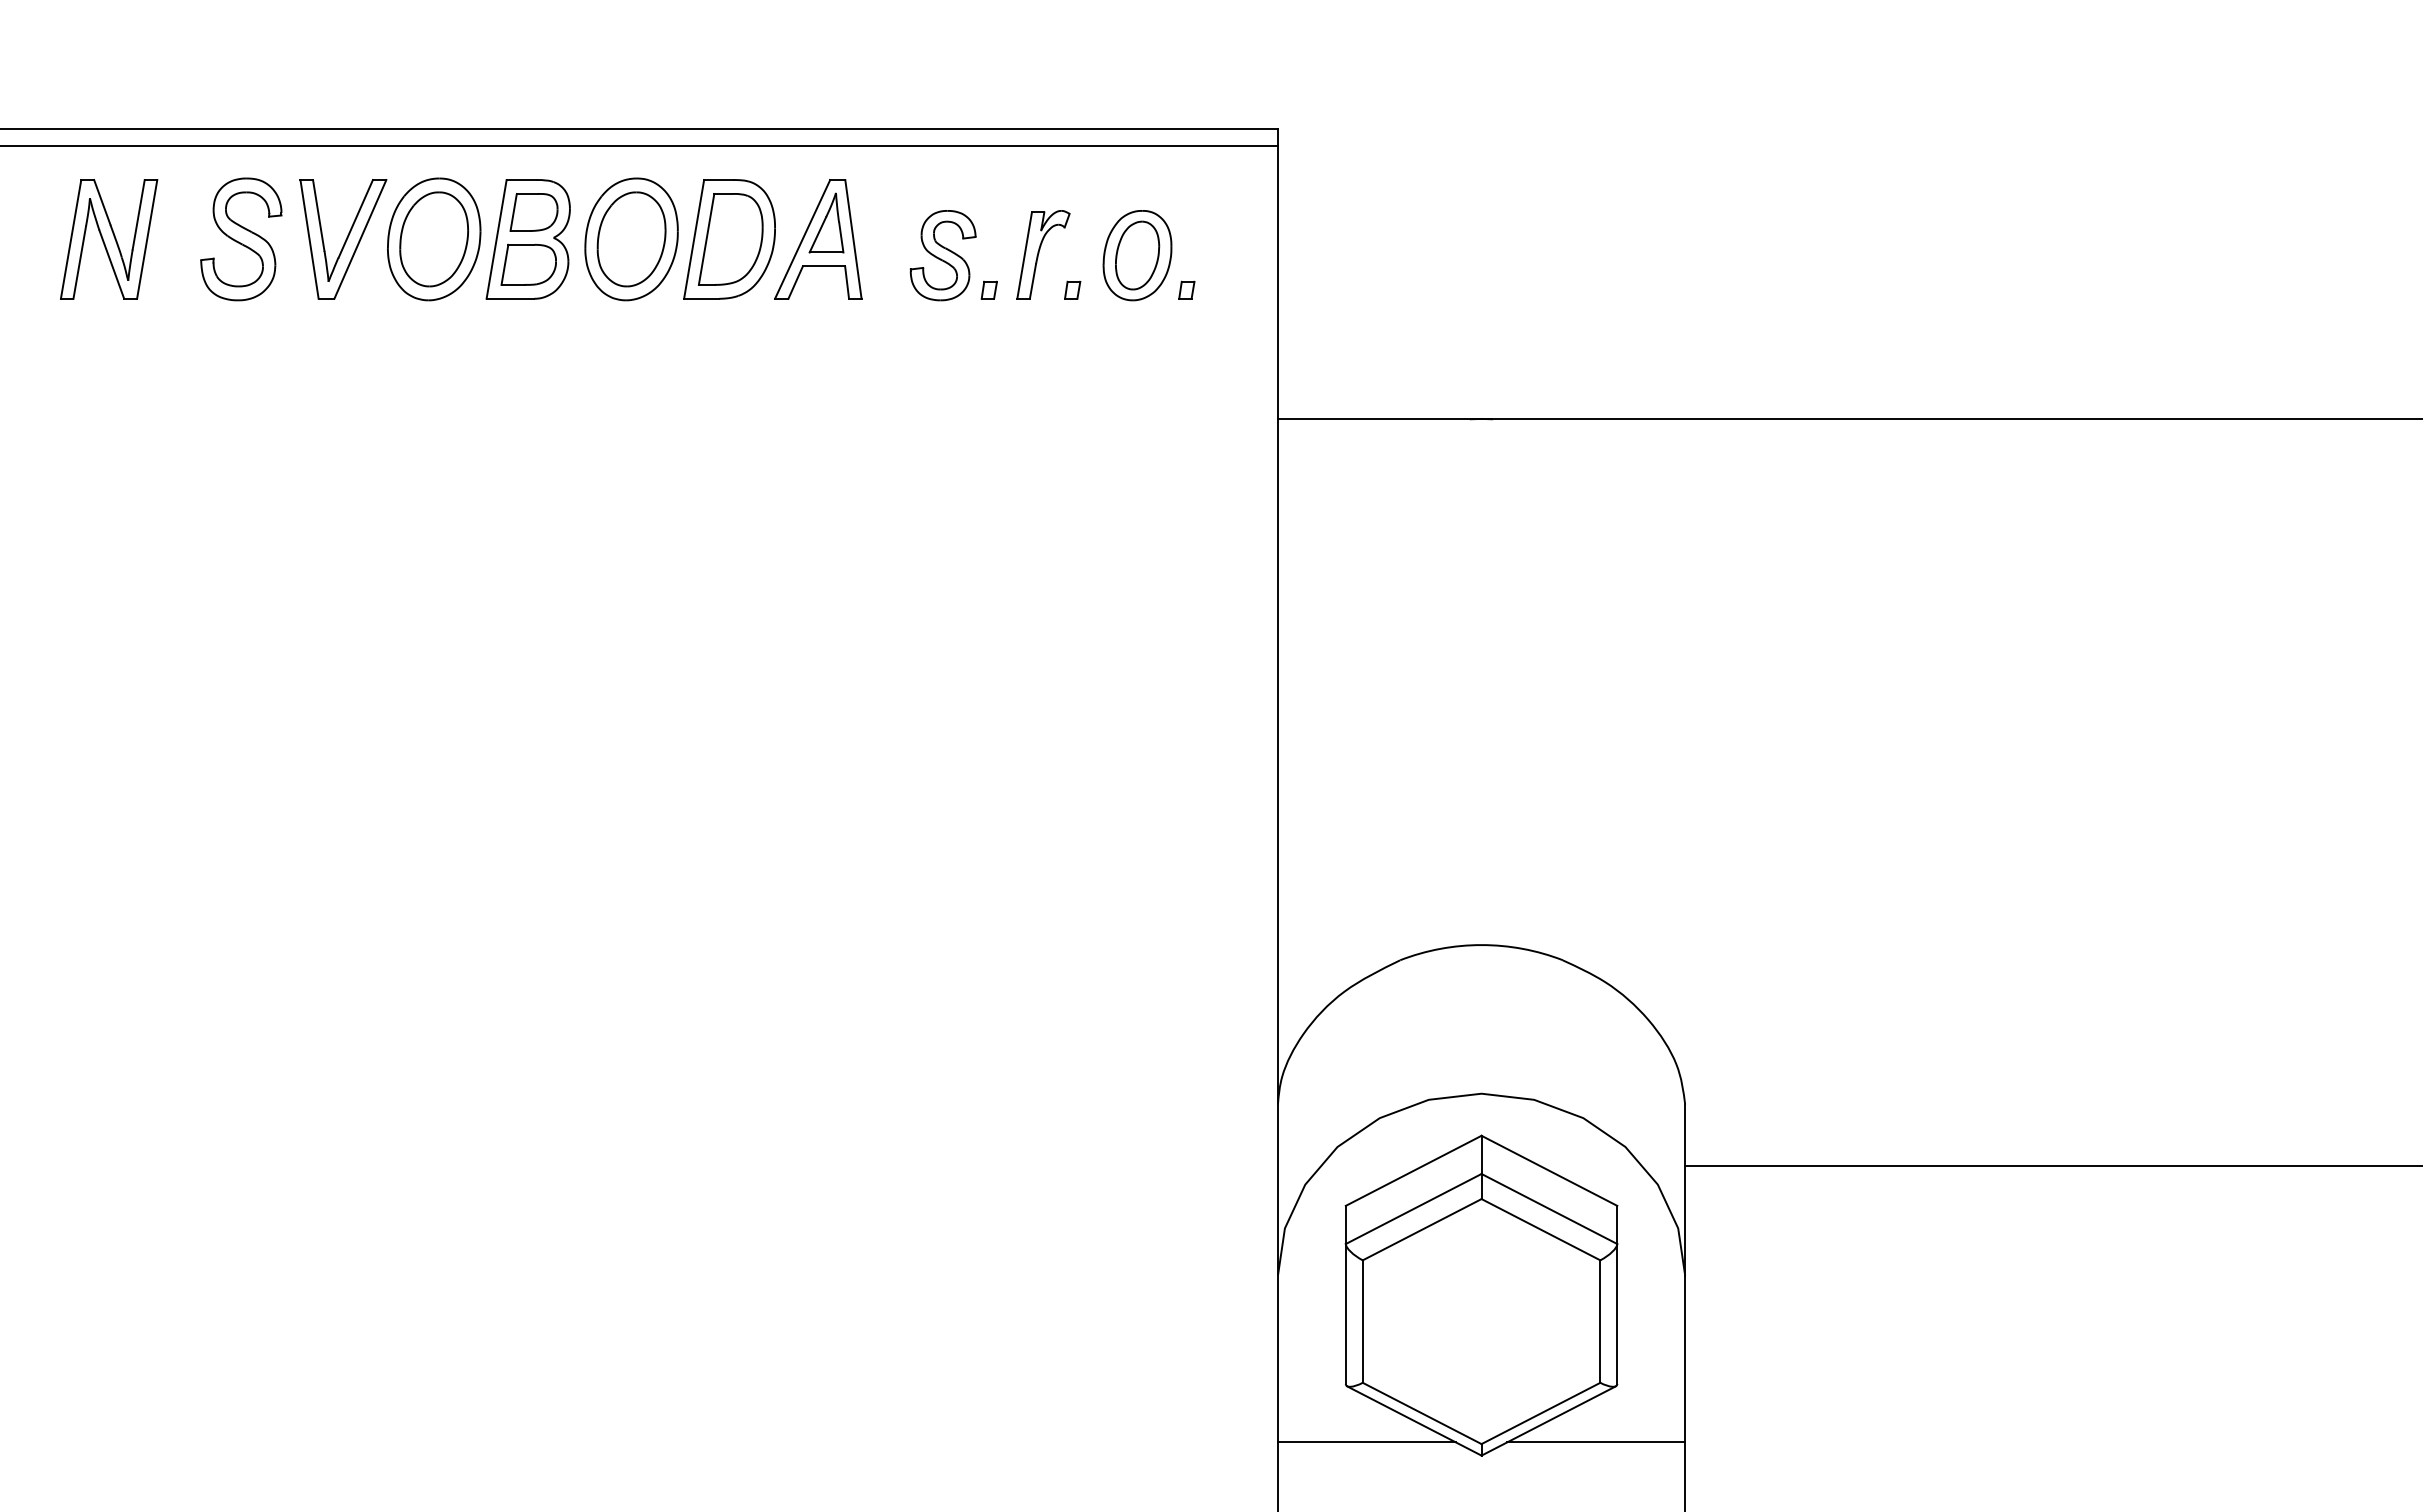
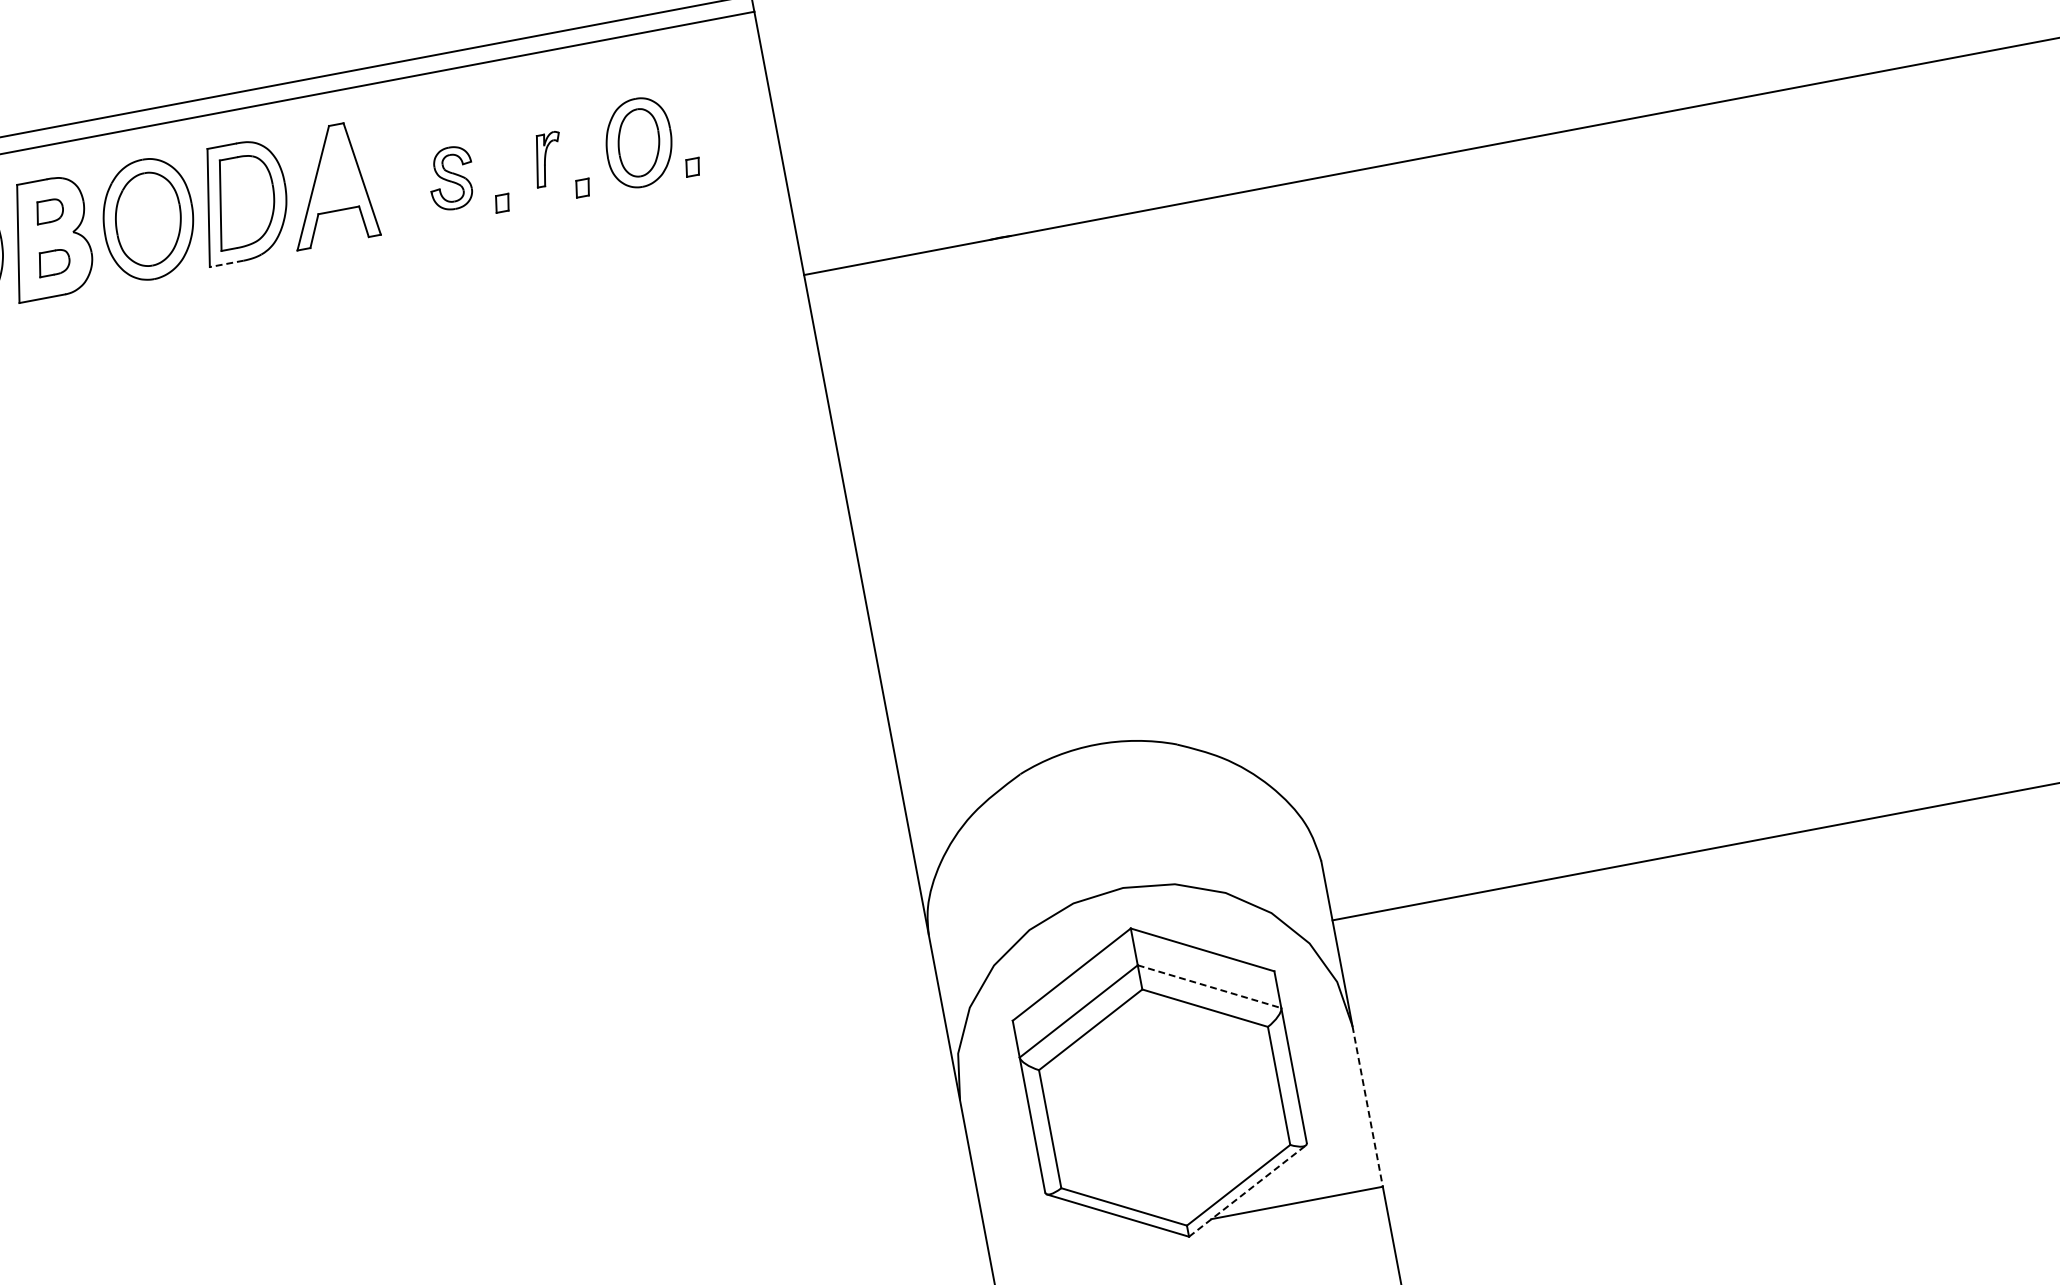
part: (533, 212) -> (48, 211), size x0.6
part: (826, 222) -> (333, 167), removed
part: (1043, 254) -> (548, 158), size x0.6
part: (942, 255) -> (450, 178), size x0.7
part: (528, 264) -> (53, 262), size x0.6
line: (701, 298) -> (226, 263), solid -> dashed
line: (1549, 1209) -> (1209, 987), solid -> dashed
line: (1685, 1359) -> (1368, 1106), solid -> dashed
line: (1548, 1421) -> (1247, 1191), solid -> dashed
line: (1366, 1442) -> (1075, 1245), removed

